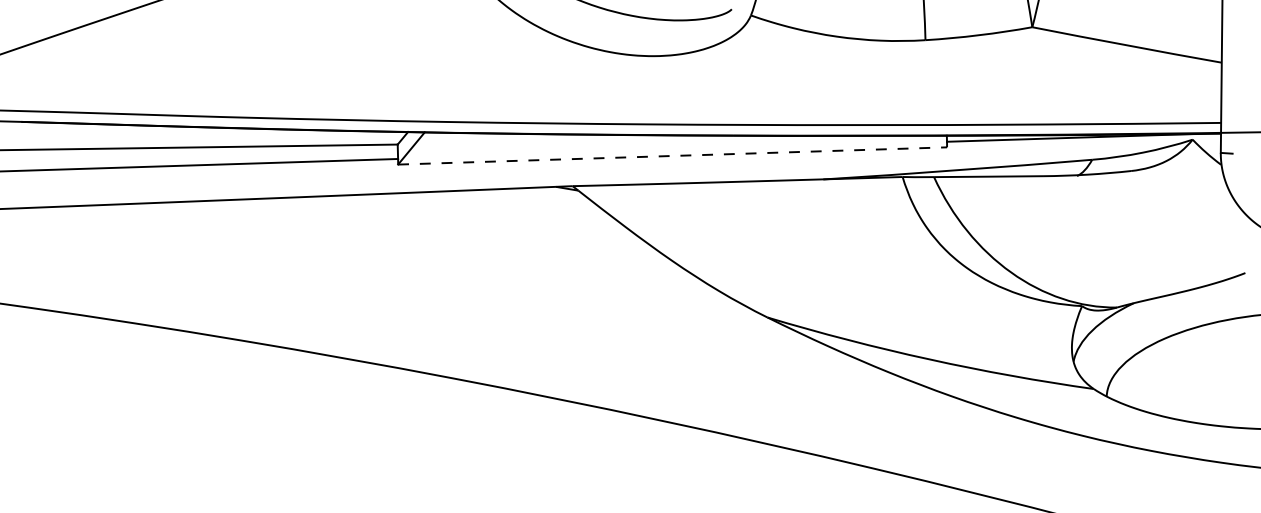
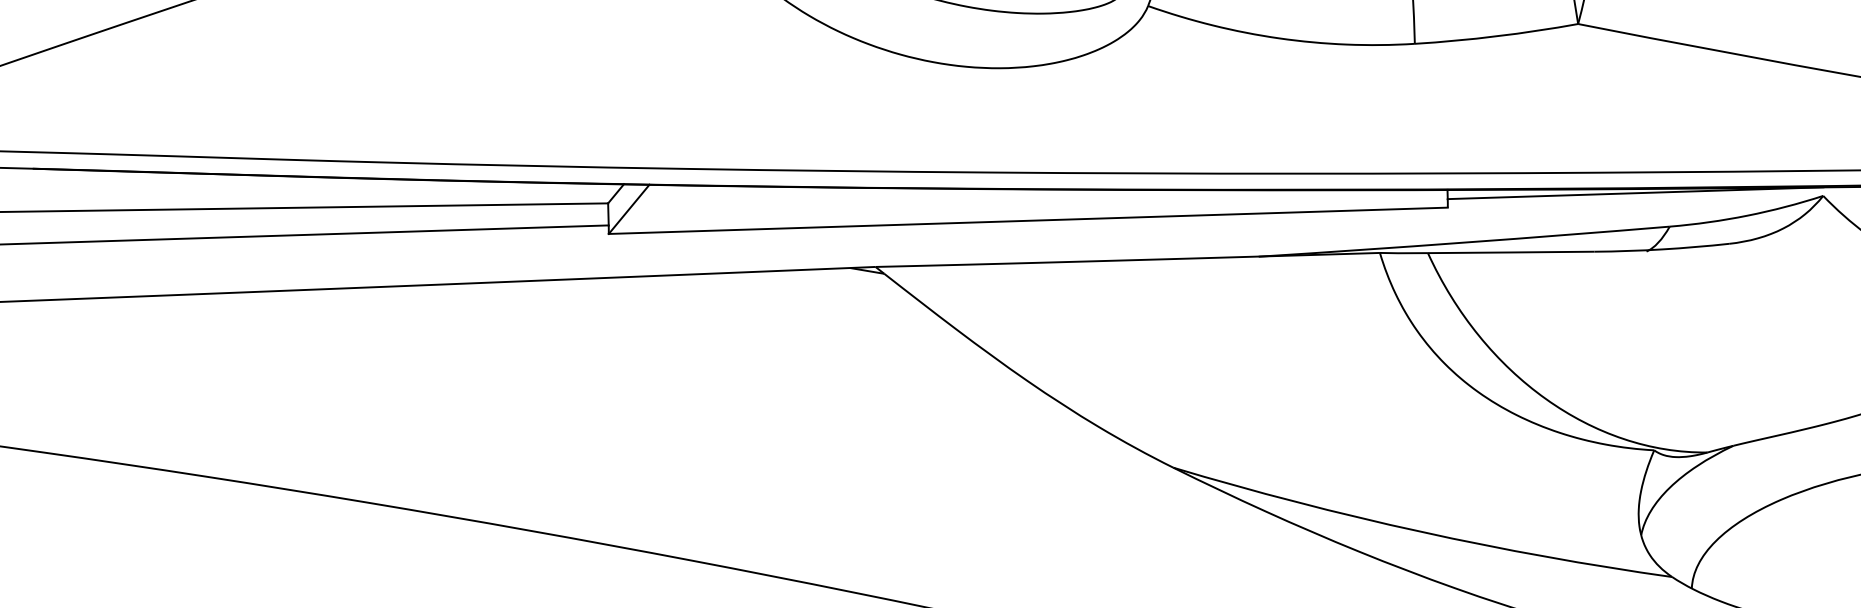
line: (672, 155) -> (1028, 220), dashed -> solid

